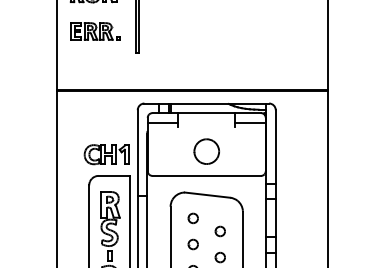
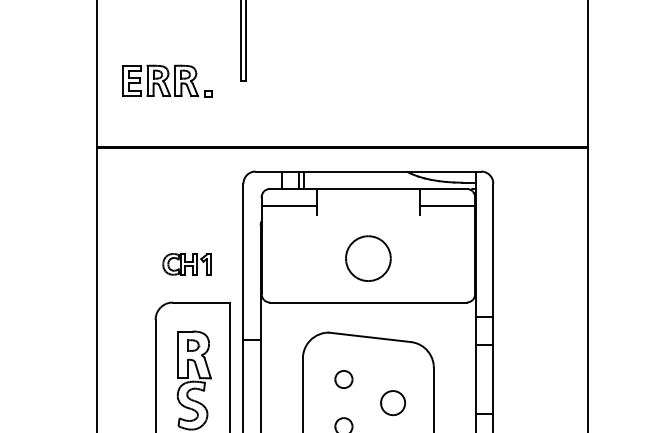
part: (95, 31) -> (167, 80), moved
part: (106, 154) -> (186, 263), size x0.6
part: (219, 231) -> (391, 403), size x1.4

